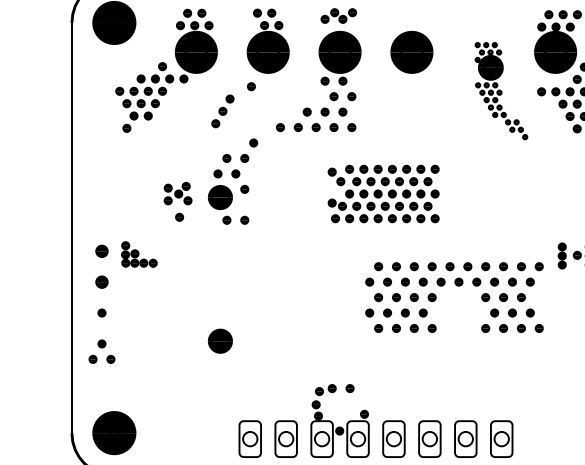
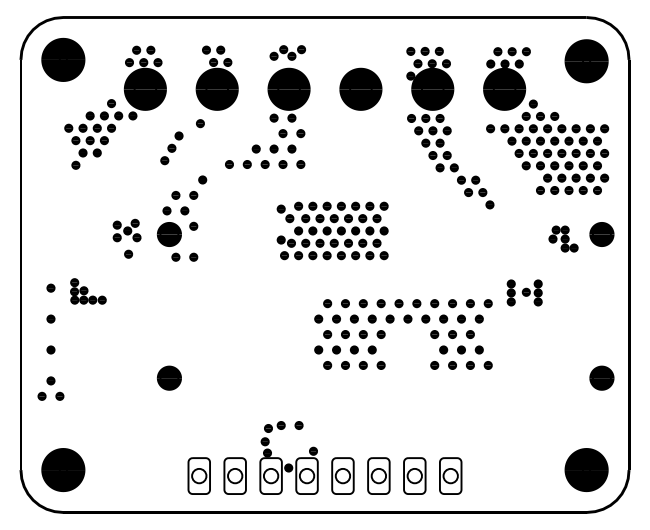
part: (501, 90) -> (450, 127), size x1.67
part: (101, 250) -> (50, 287), size x0.62
part: (101, 281) -> (50, 318), size x0.62

